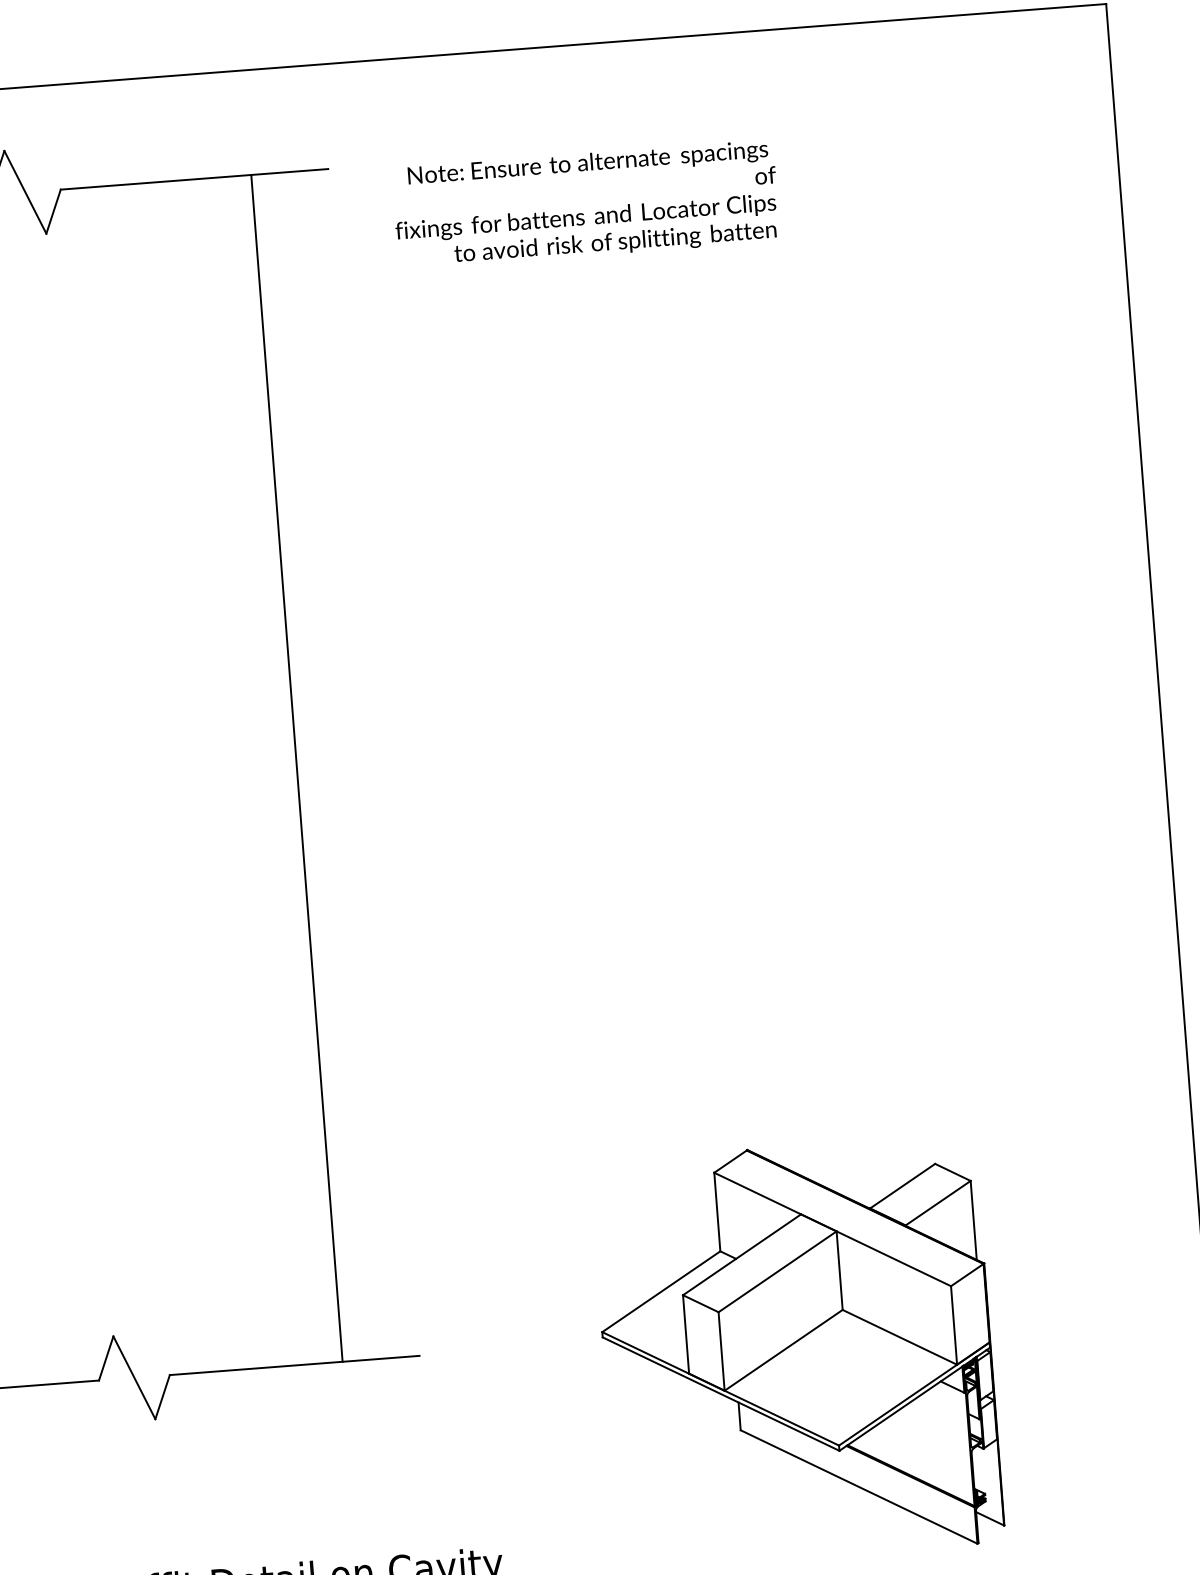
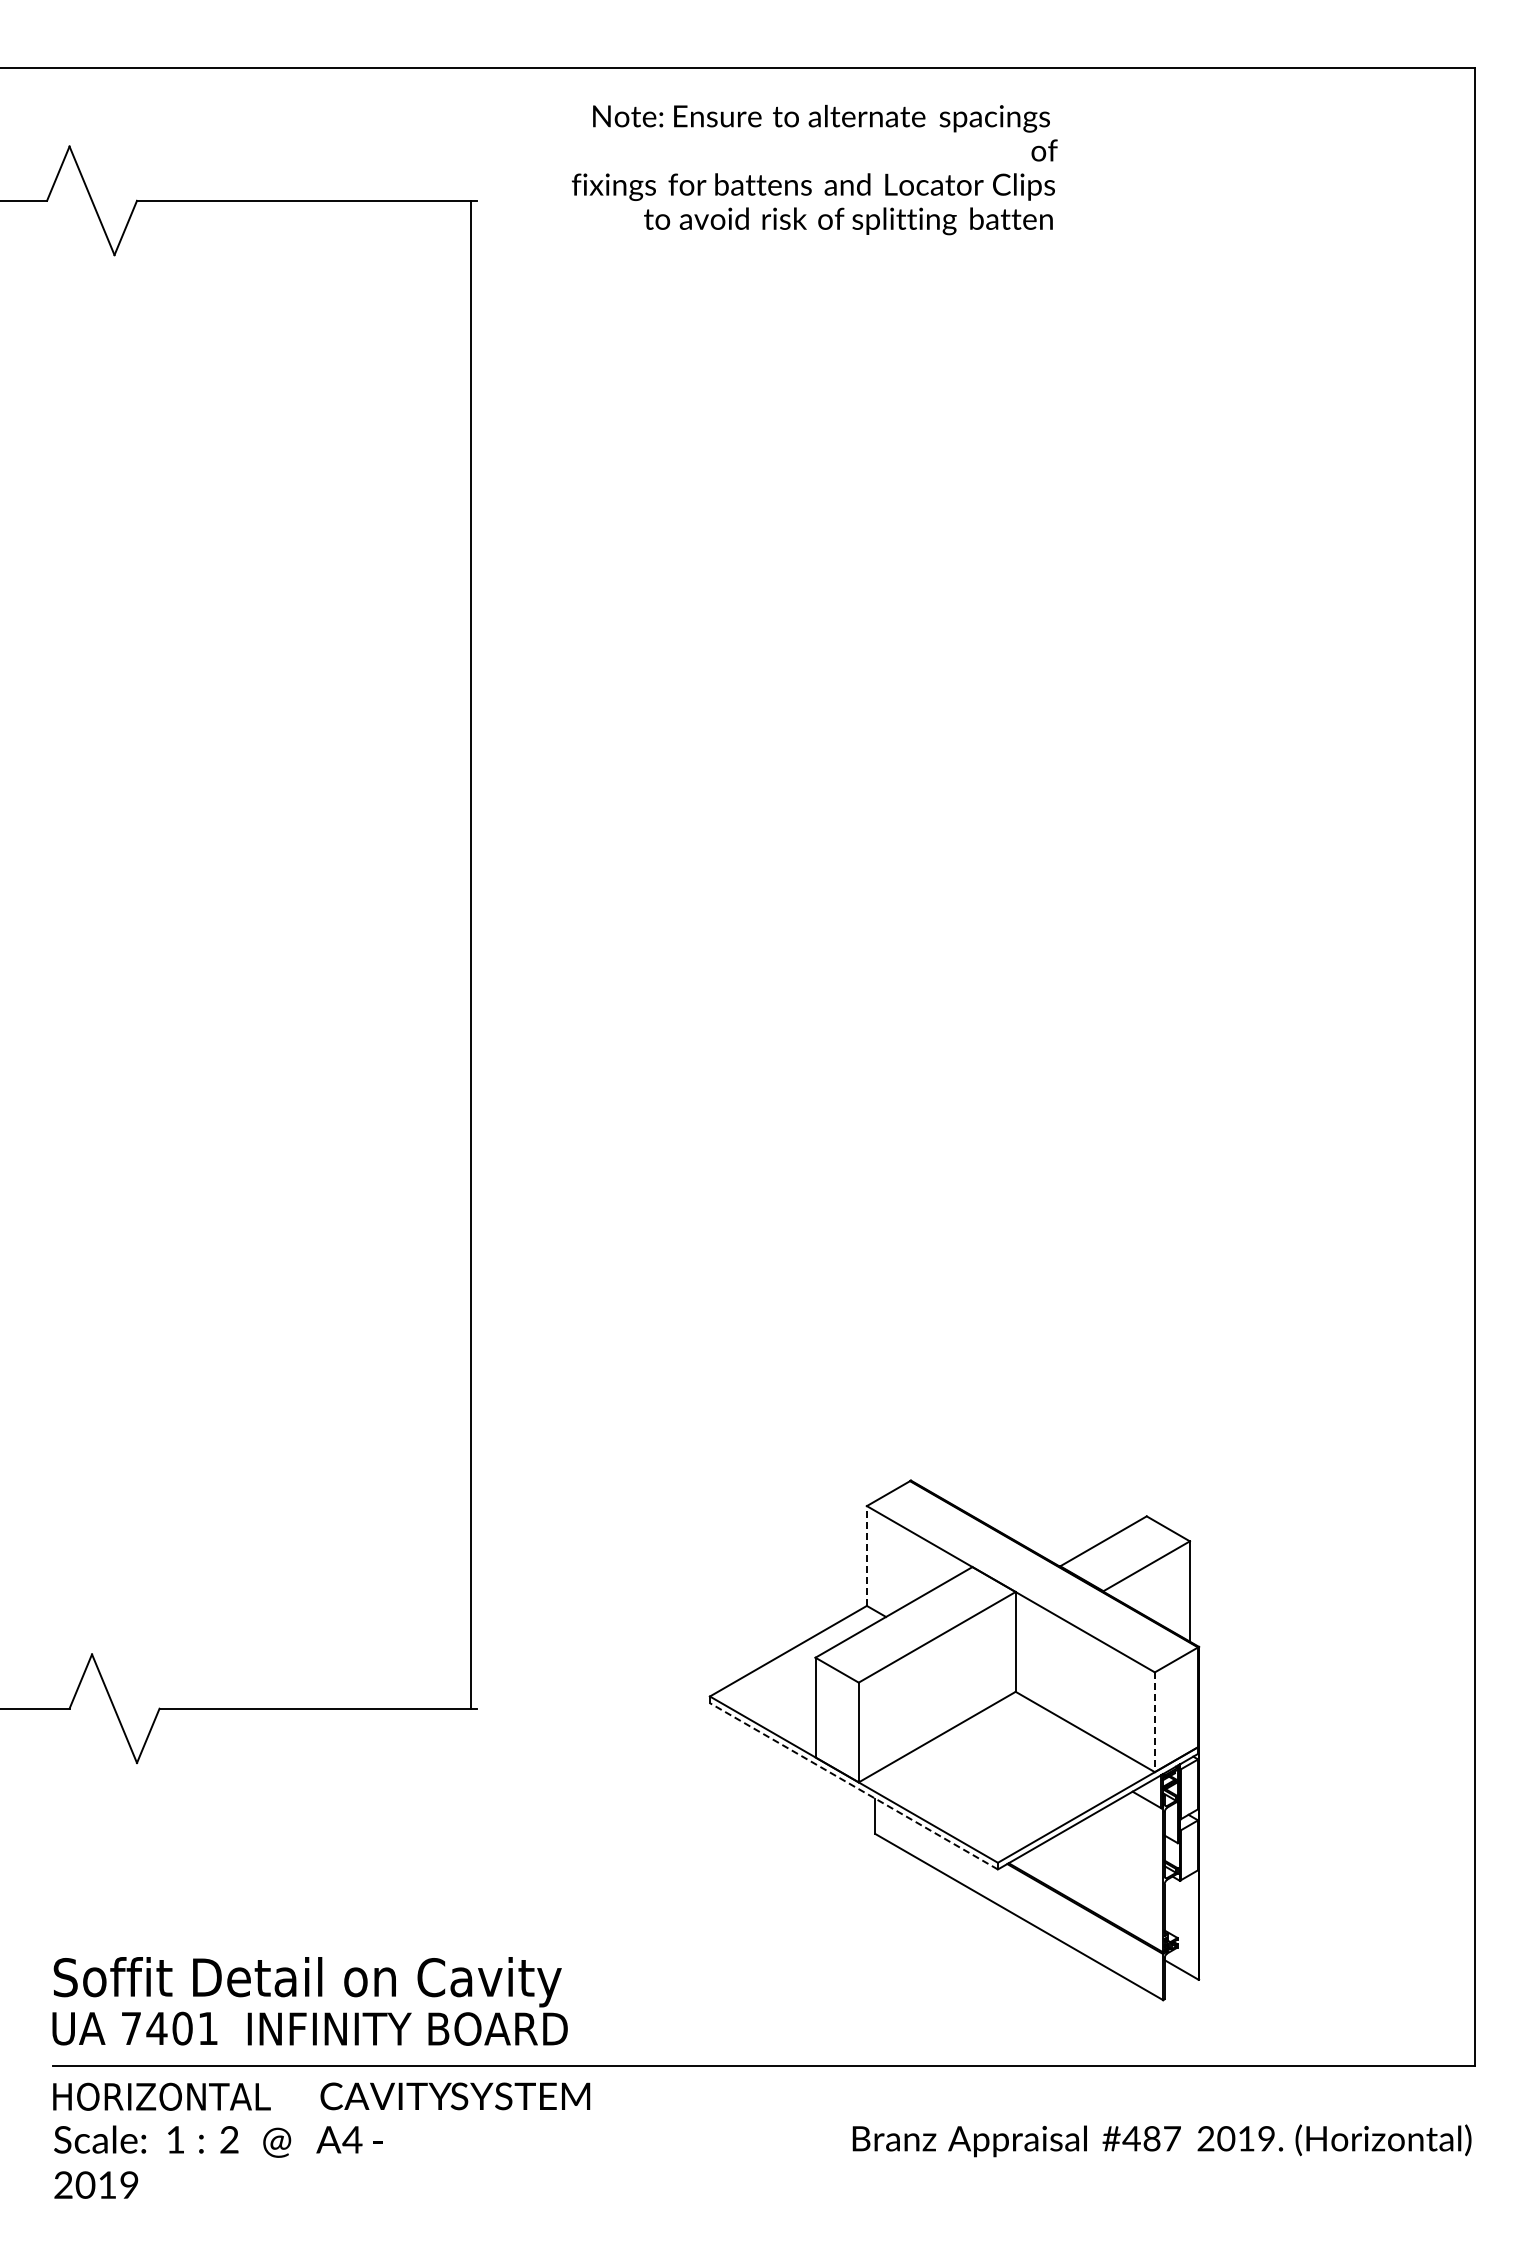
text: (585, 204) -> (814, 169), moved
line: (297, 768) -> (471, 954), moved
line: (717, 1212) -> (866, 1556), solid -> dashed
line: (953, 1325) -> (1154, 1722), solid -> dashed
line: (720, 1394) -> (853, 1786), solid -> dashed

